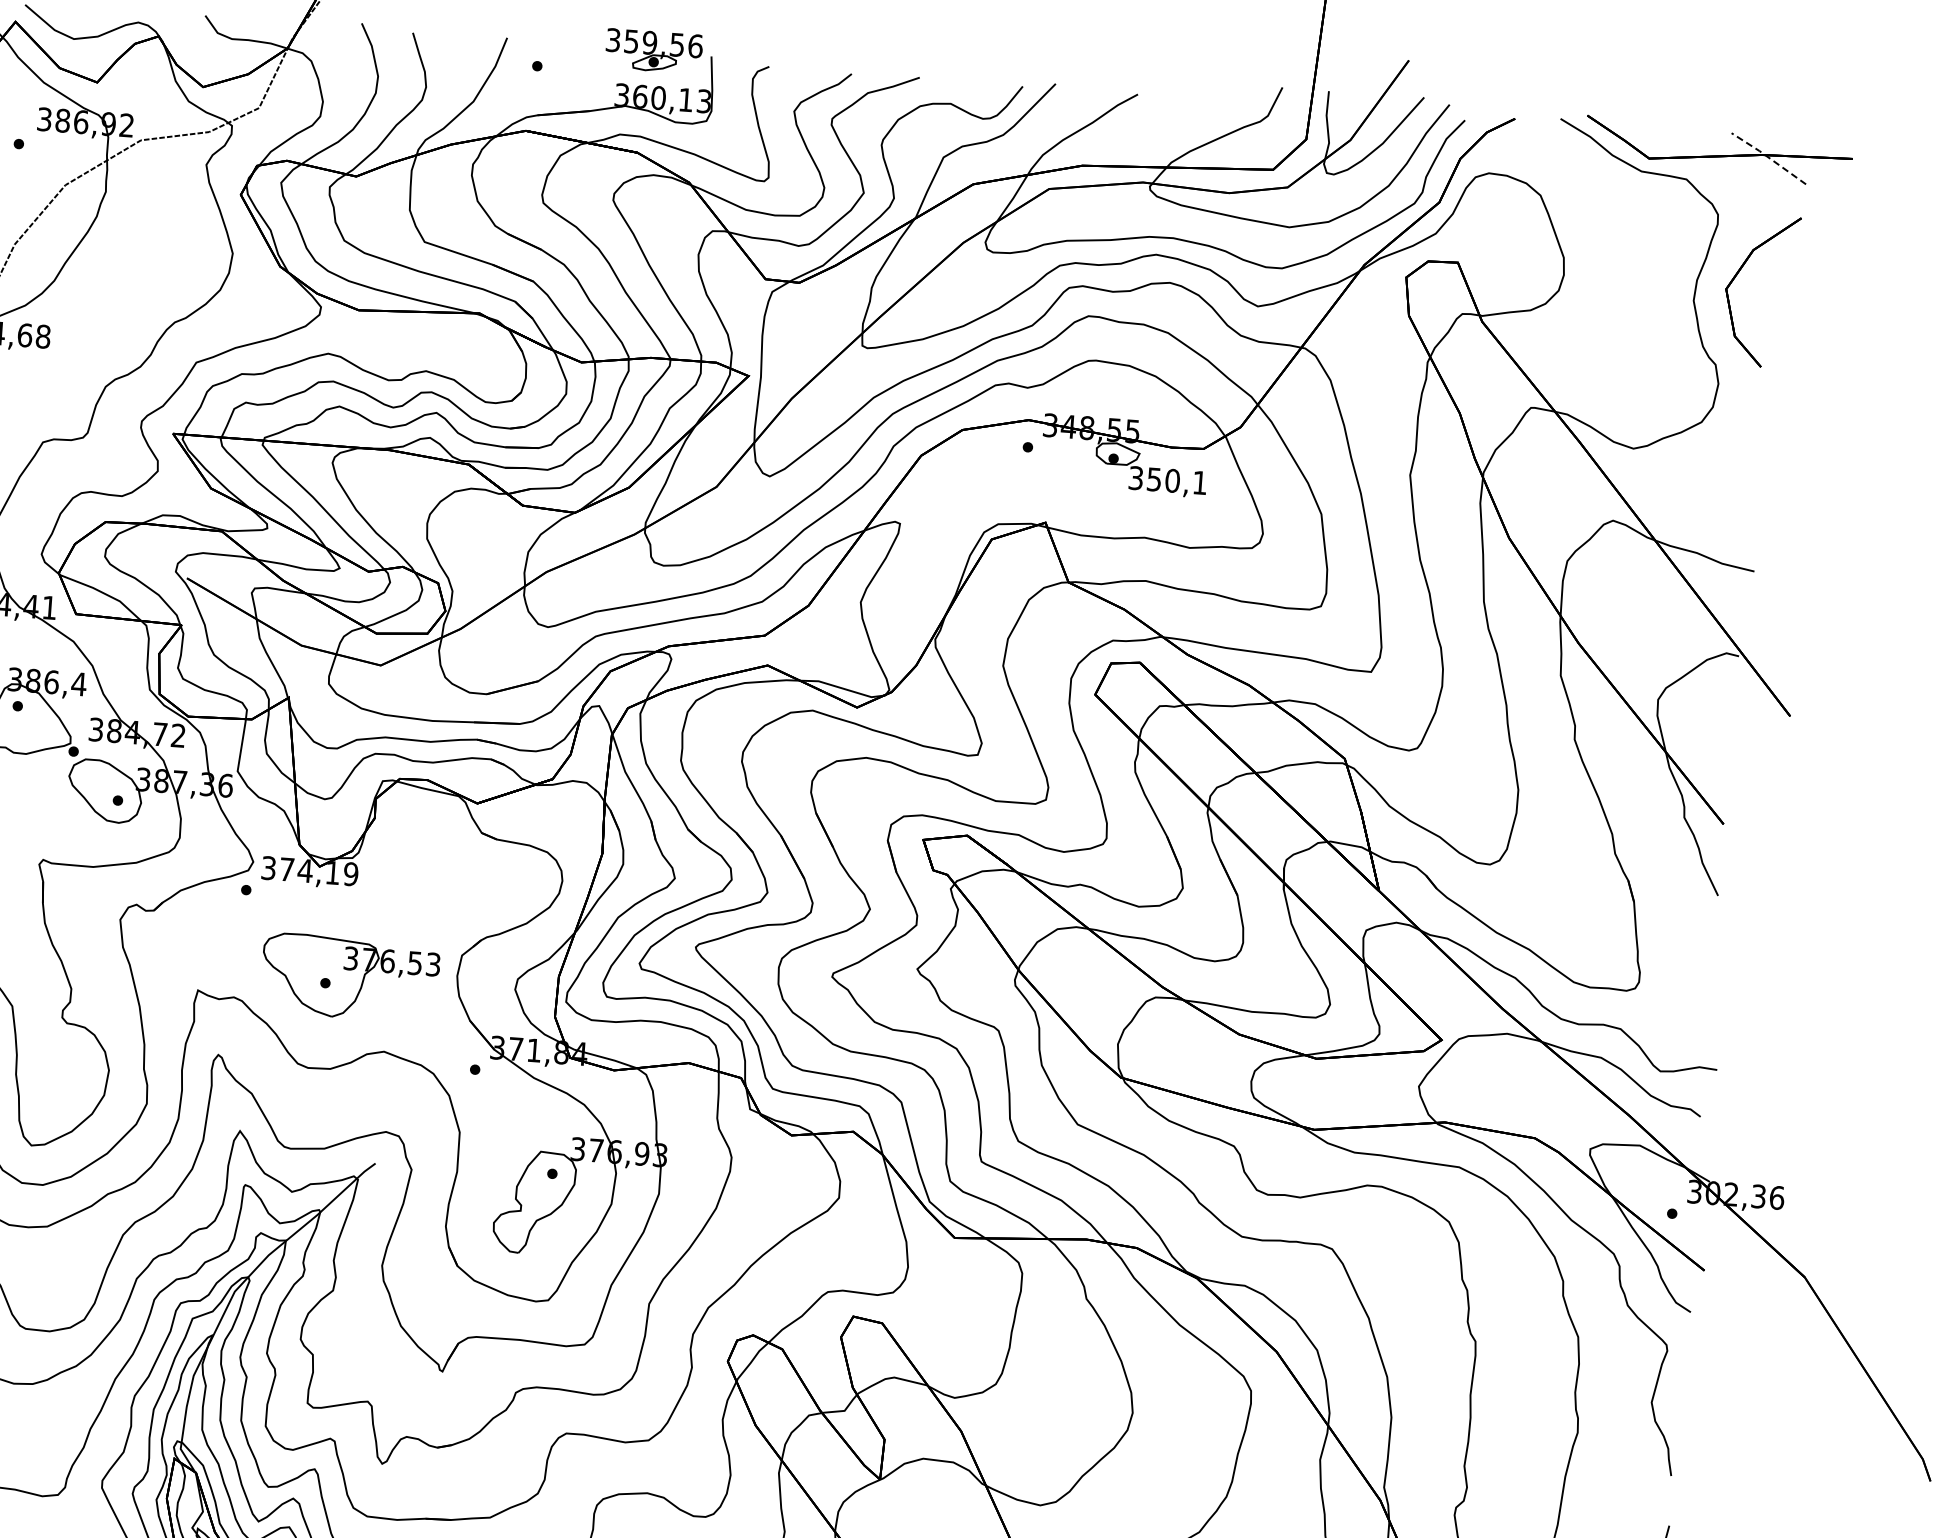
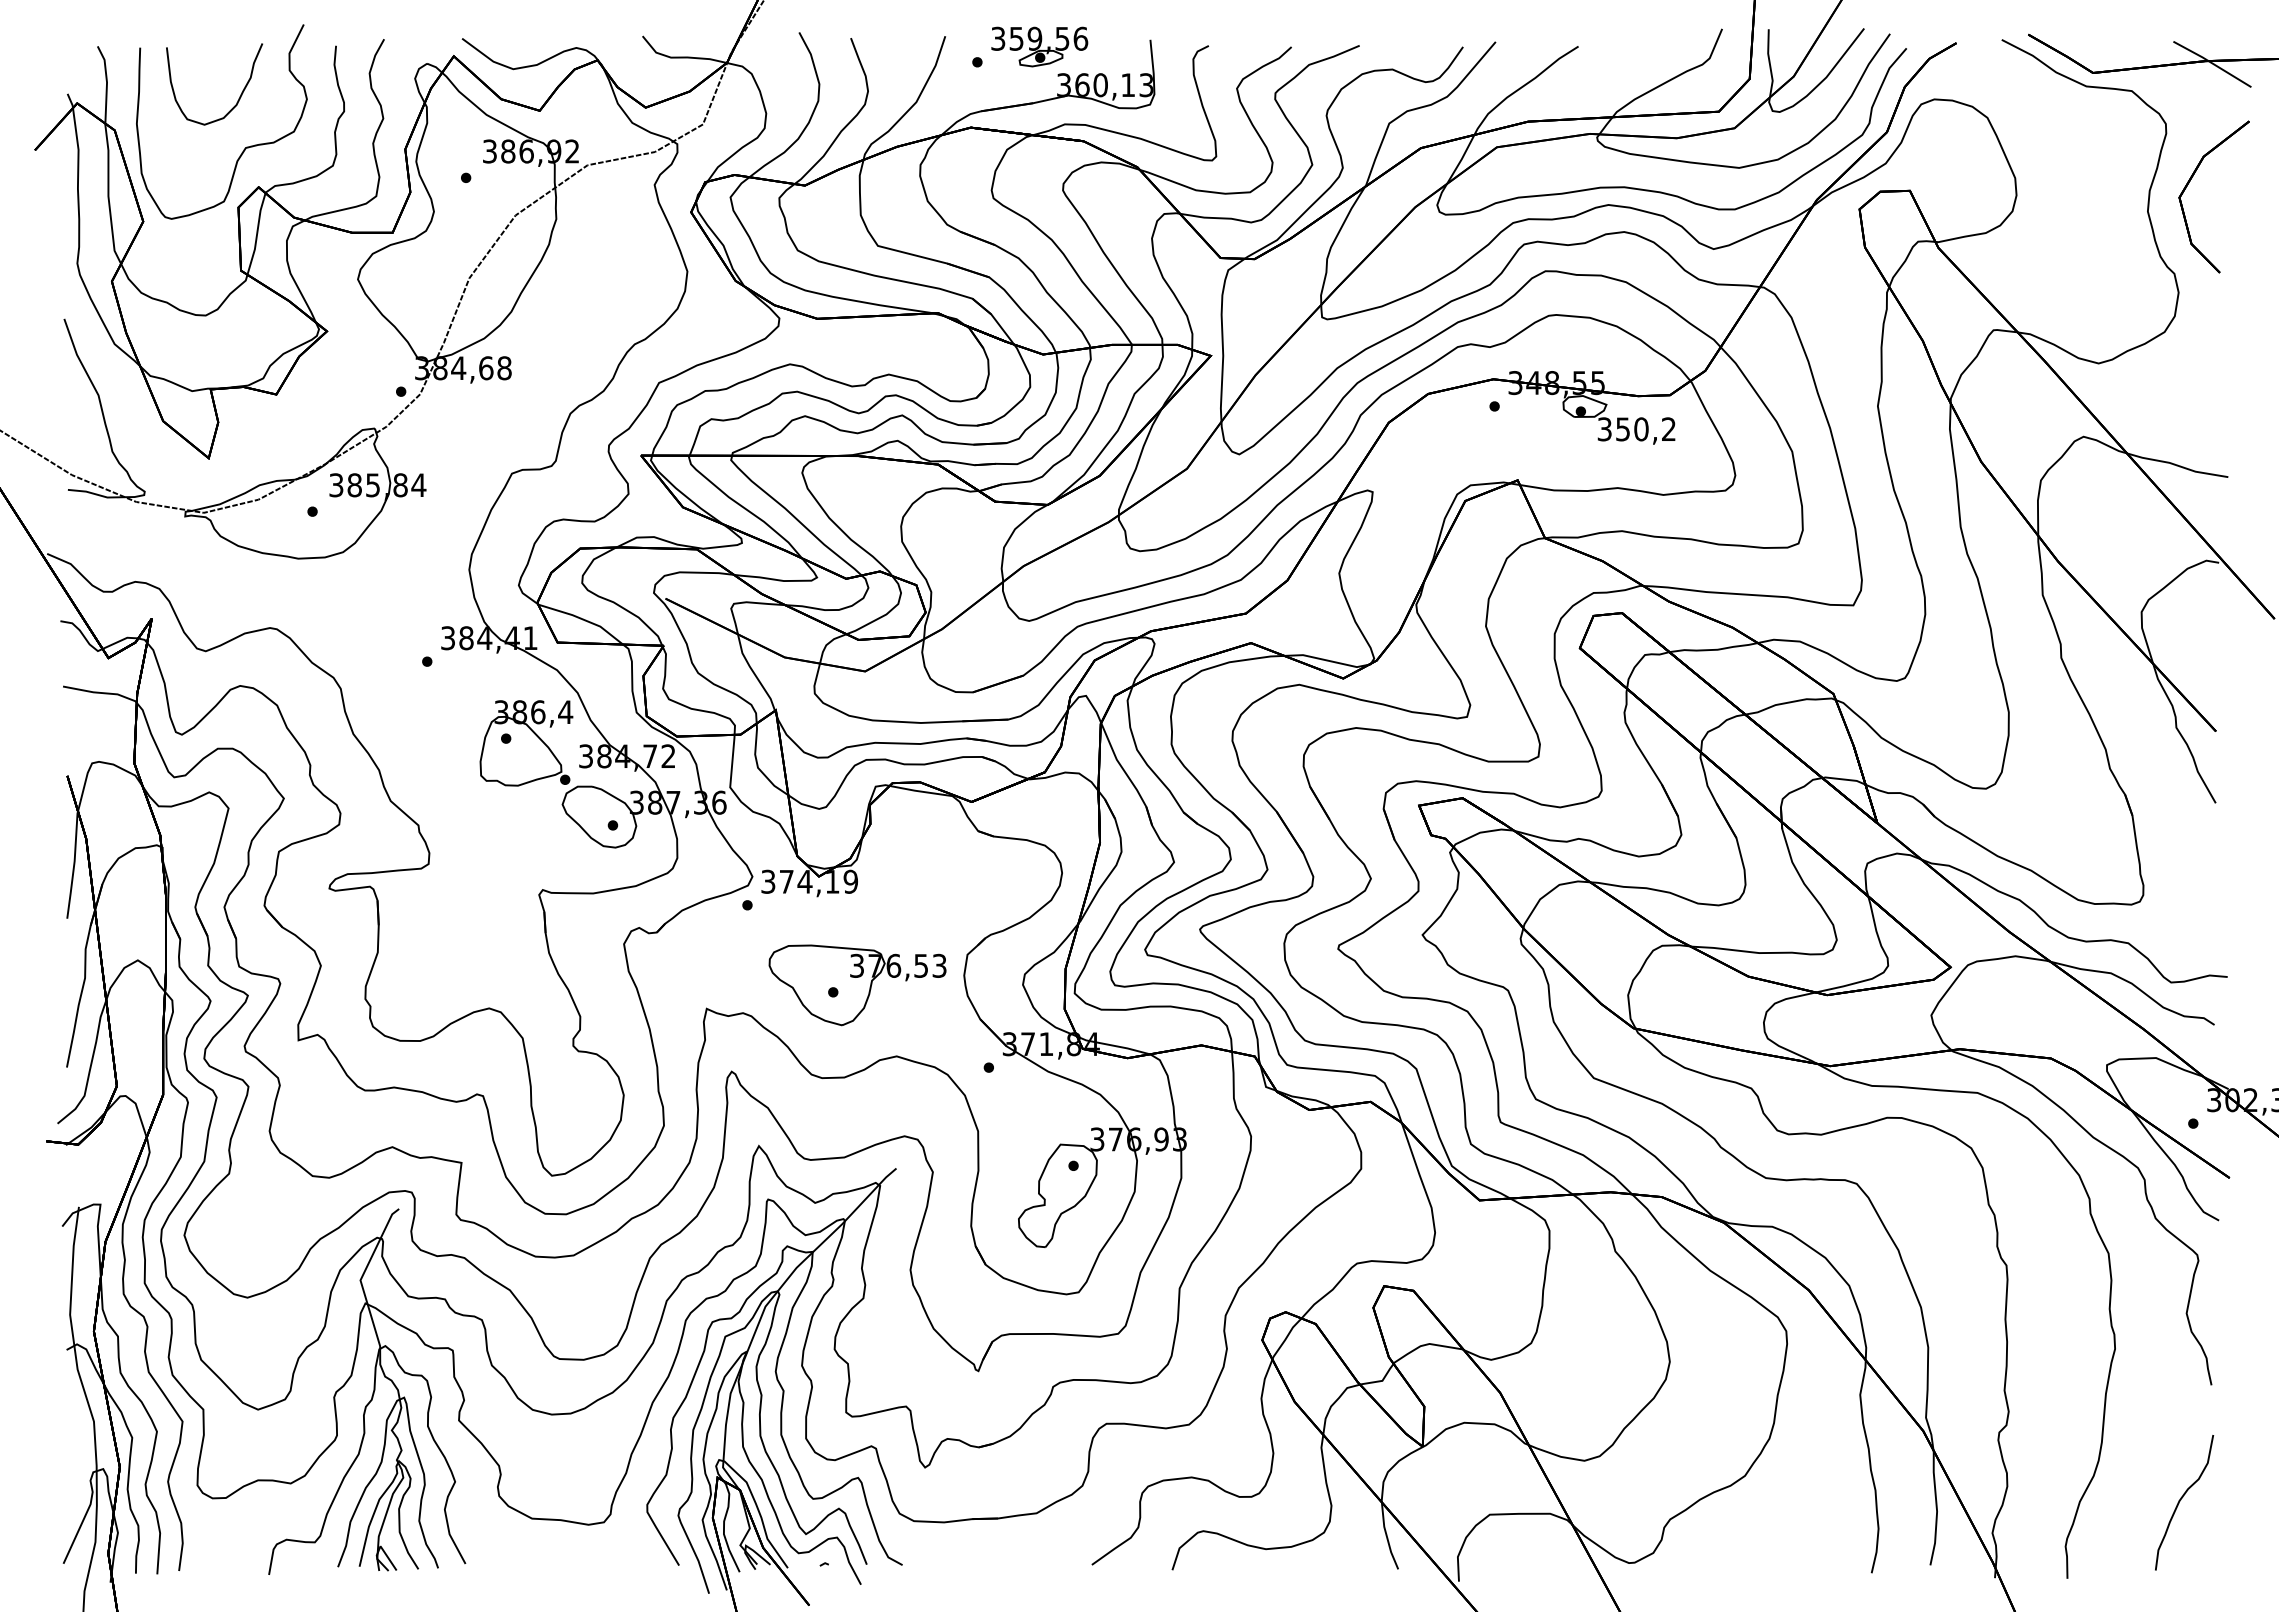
part: (653, 50) -> (1039, 46), moved
line: (1768, 157) -> (2211, 63), dashed -> solid
text: (1199, 482) -> (1668, 428), 350,1 -> 350,2

